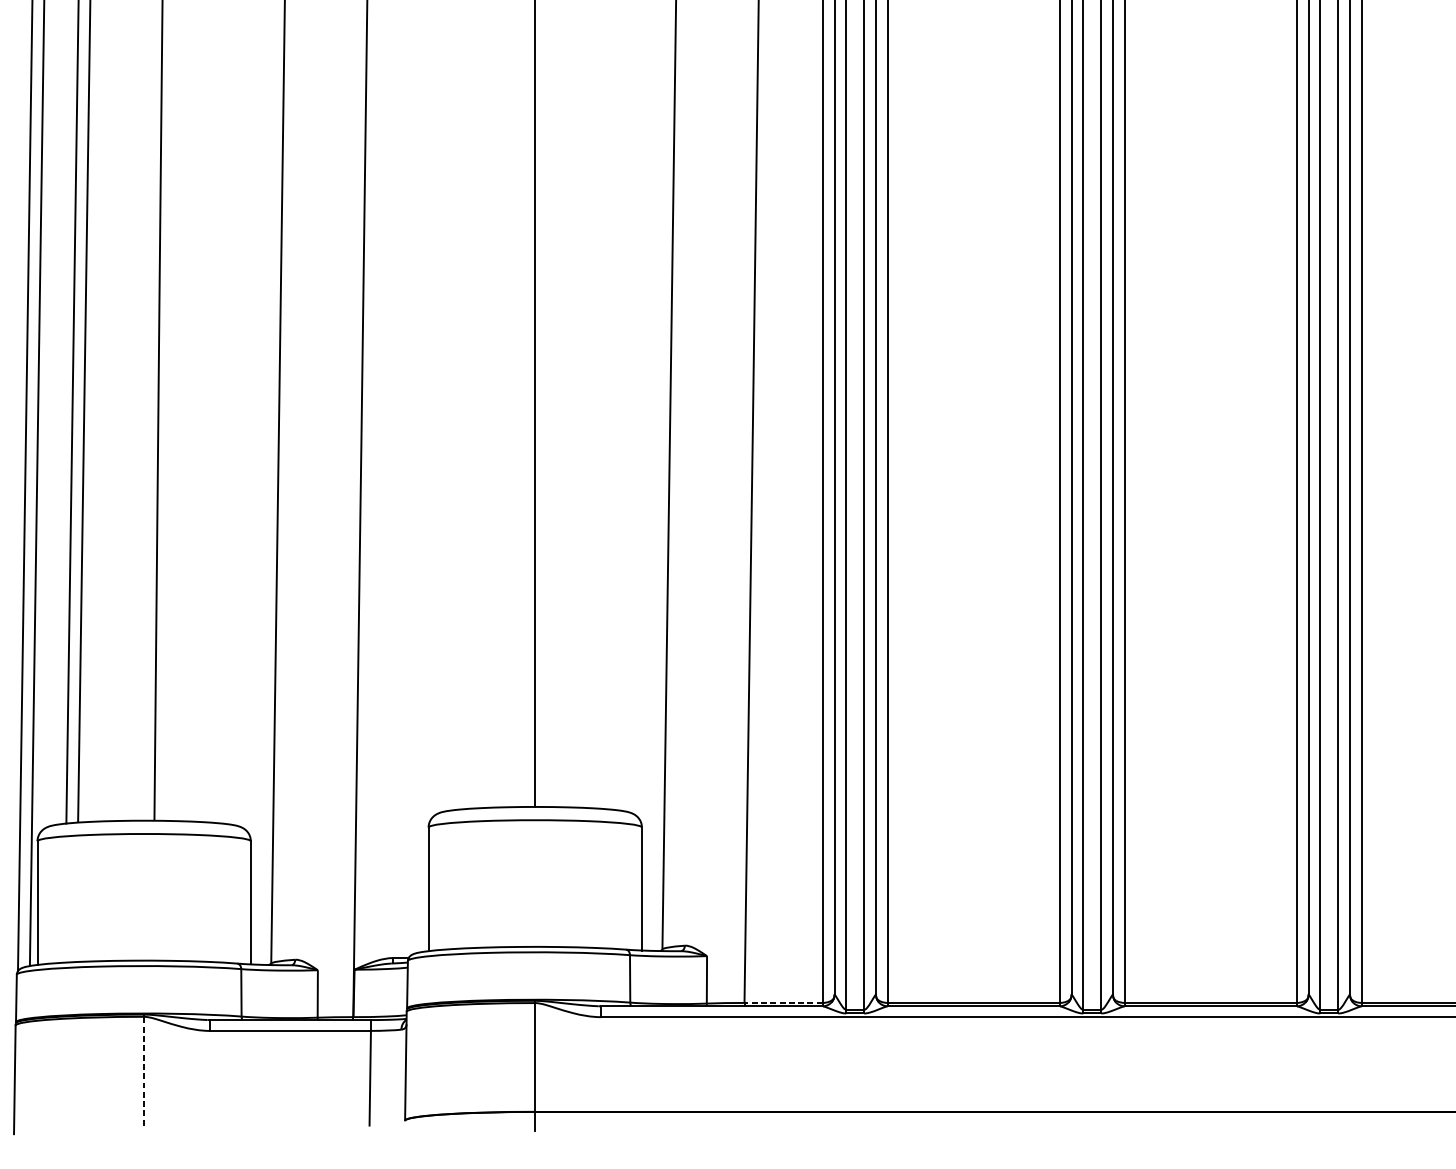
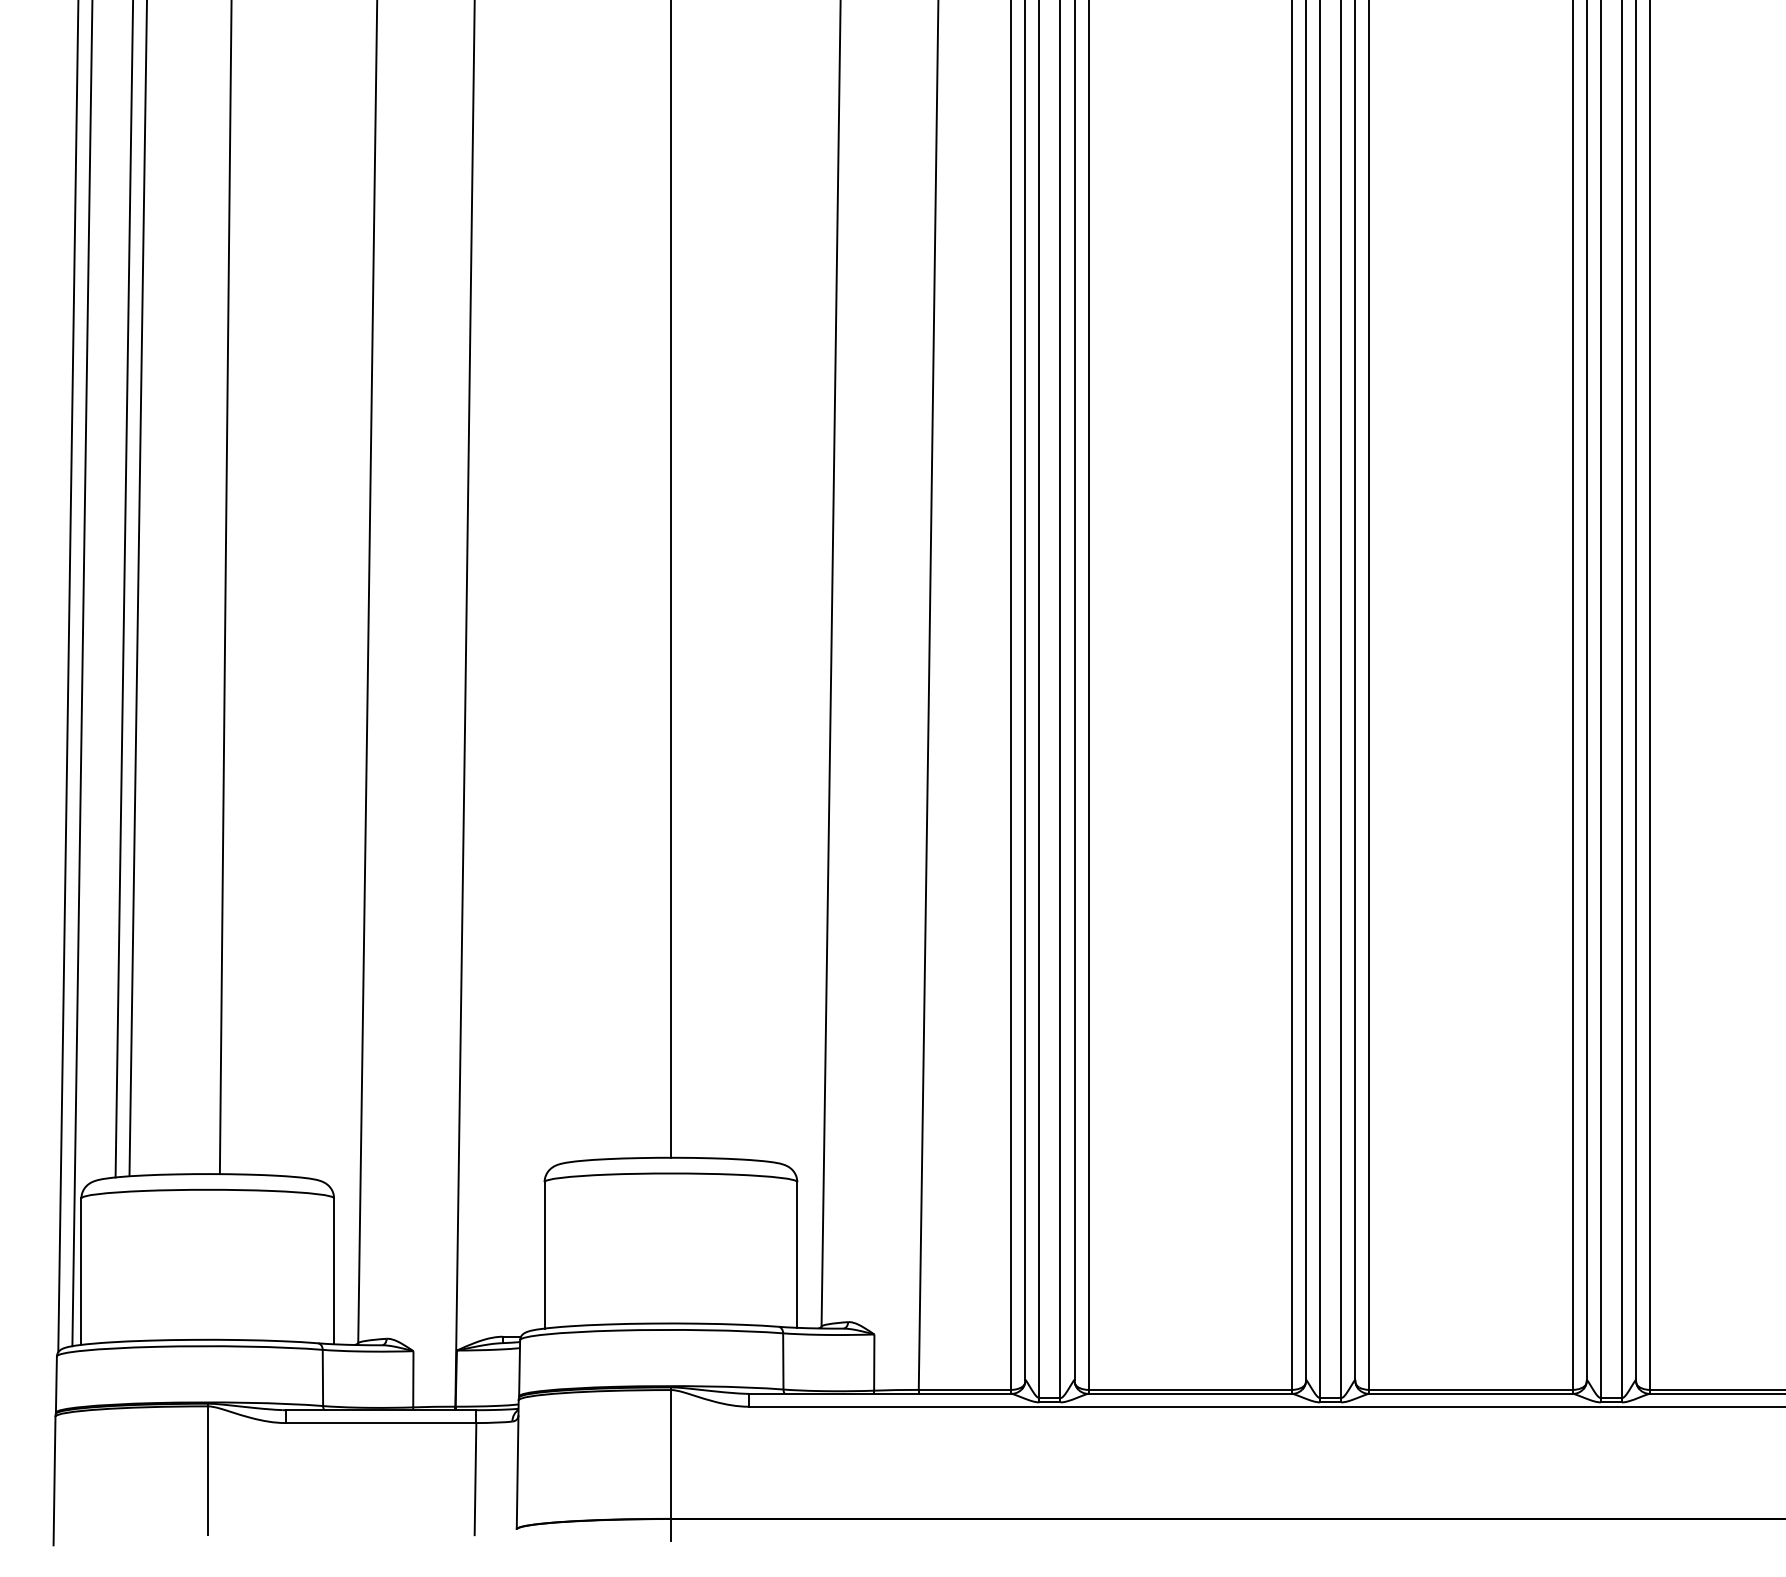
line: (783, 1002) -> (964, 1389), dashed -> solid
line: (143, 1070) -> (207, 1470), dashed -> solid

